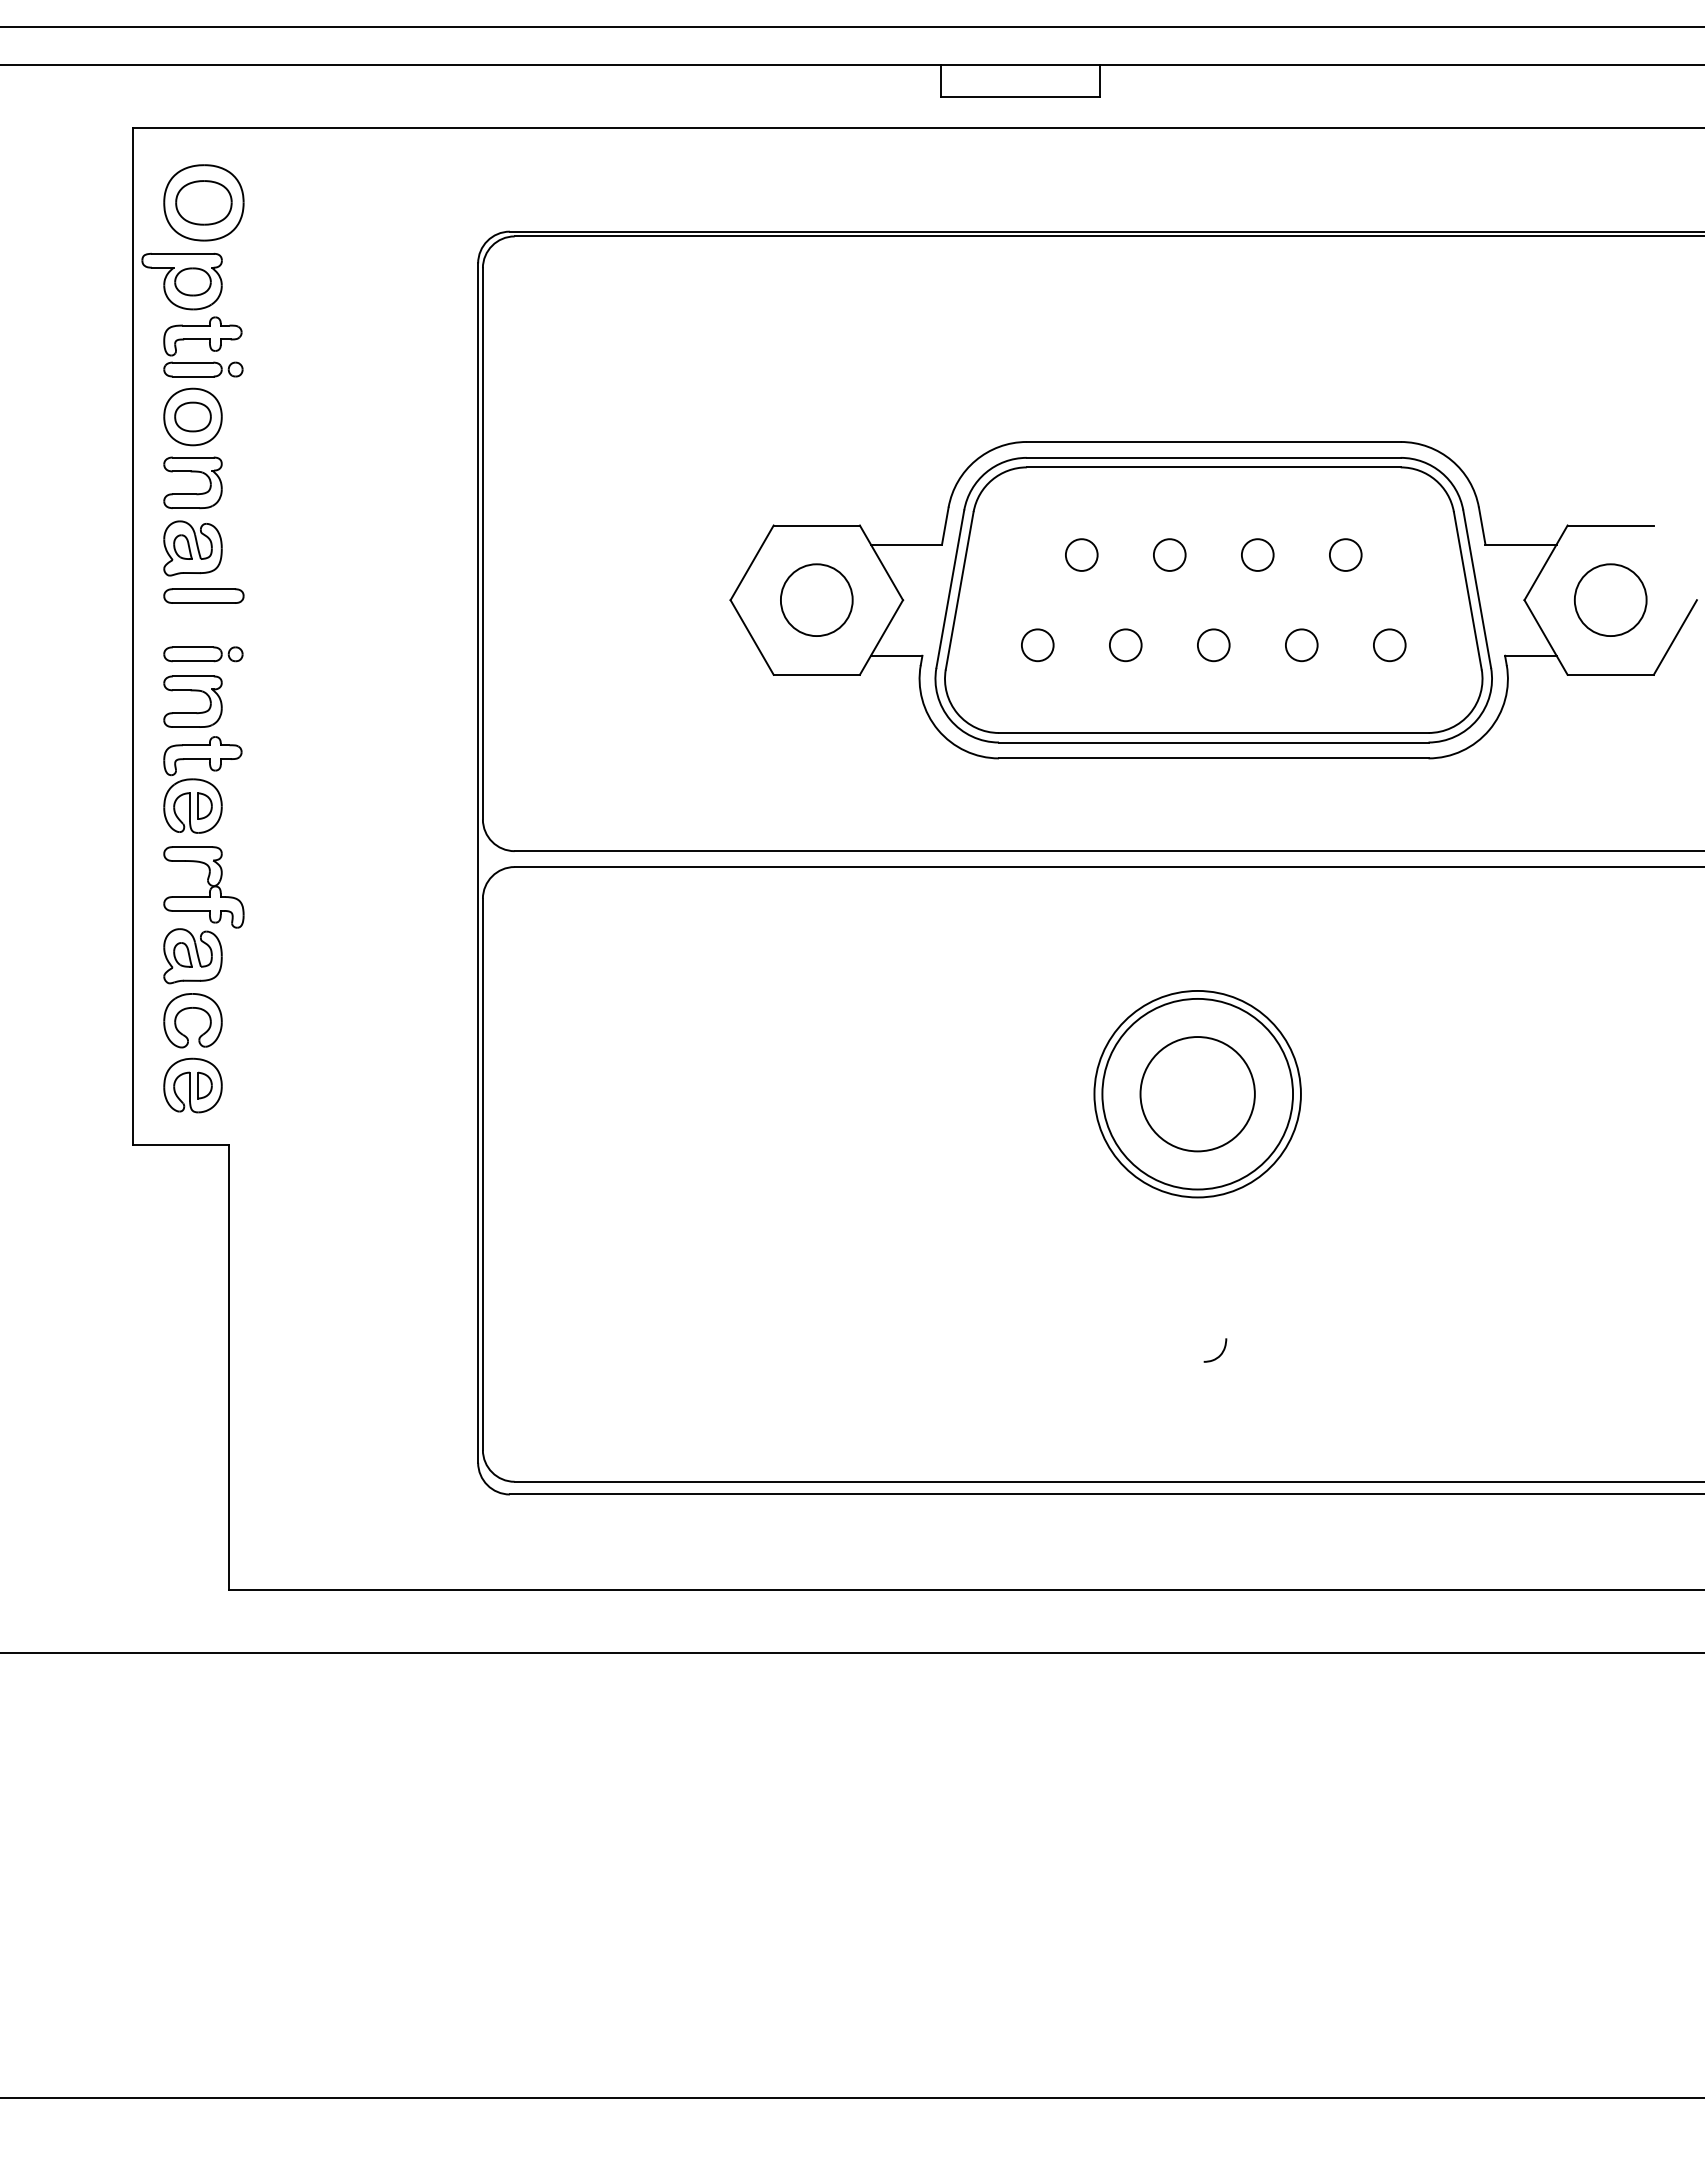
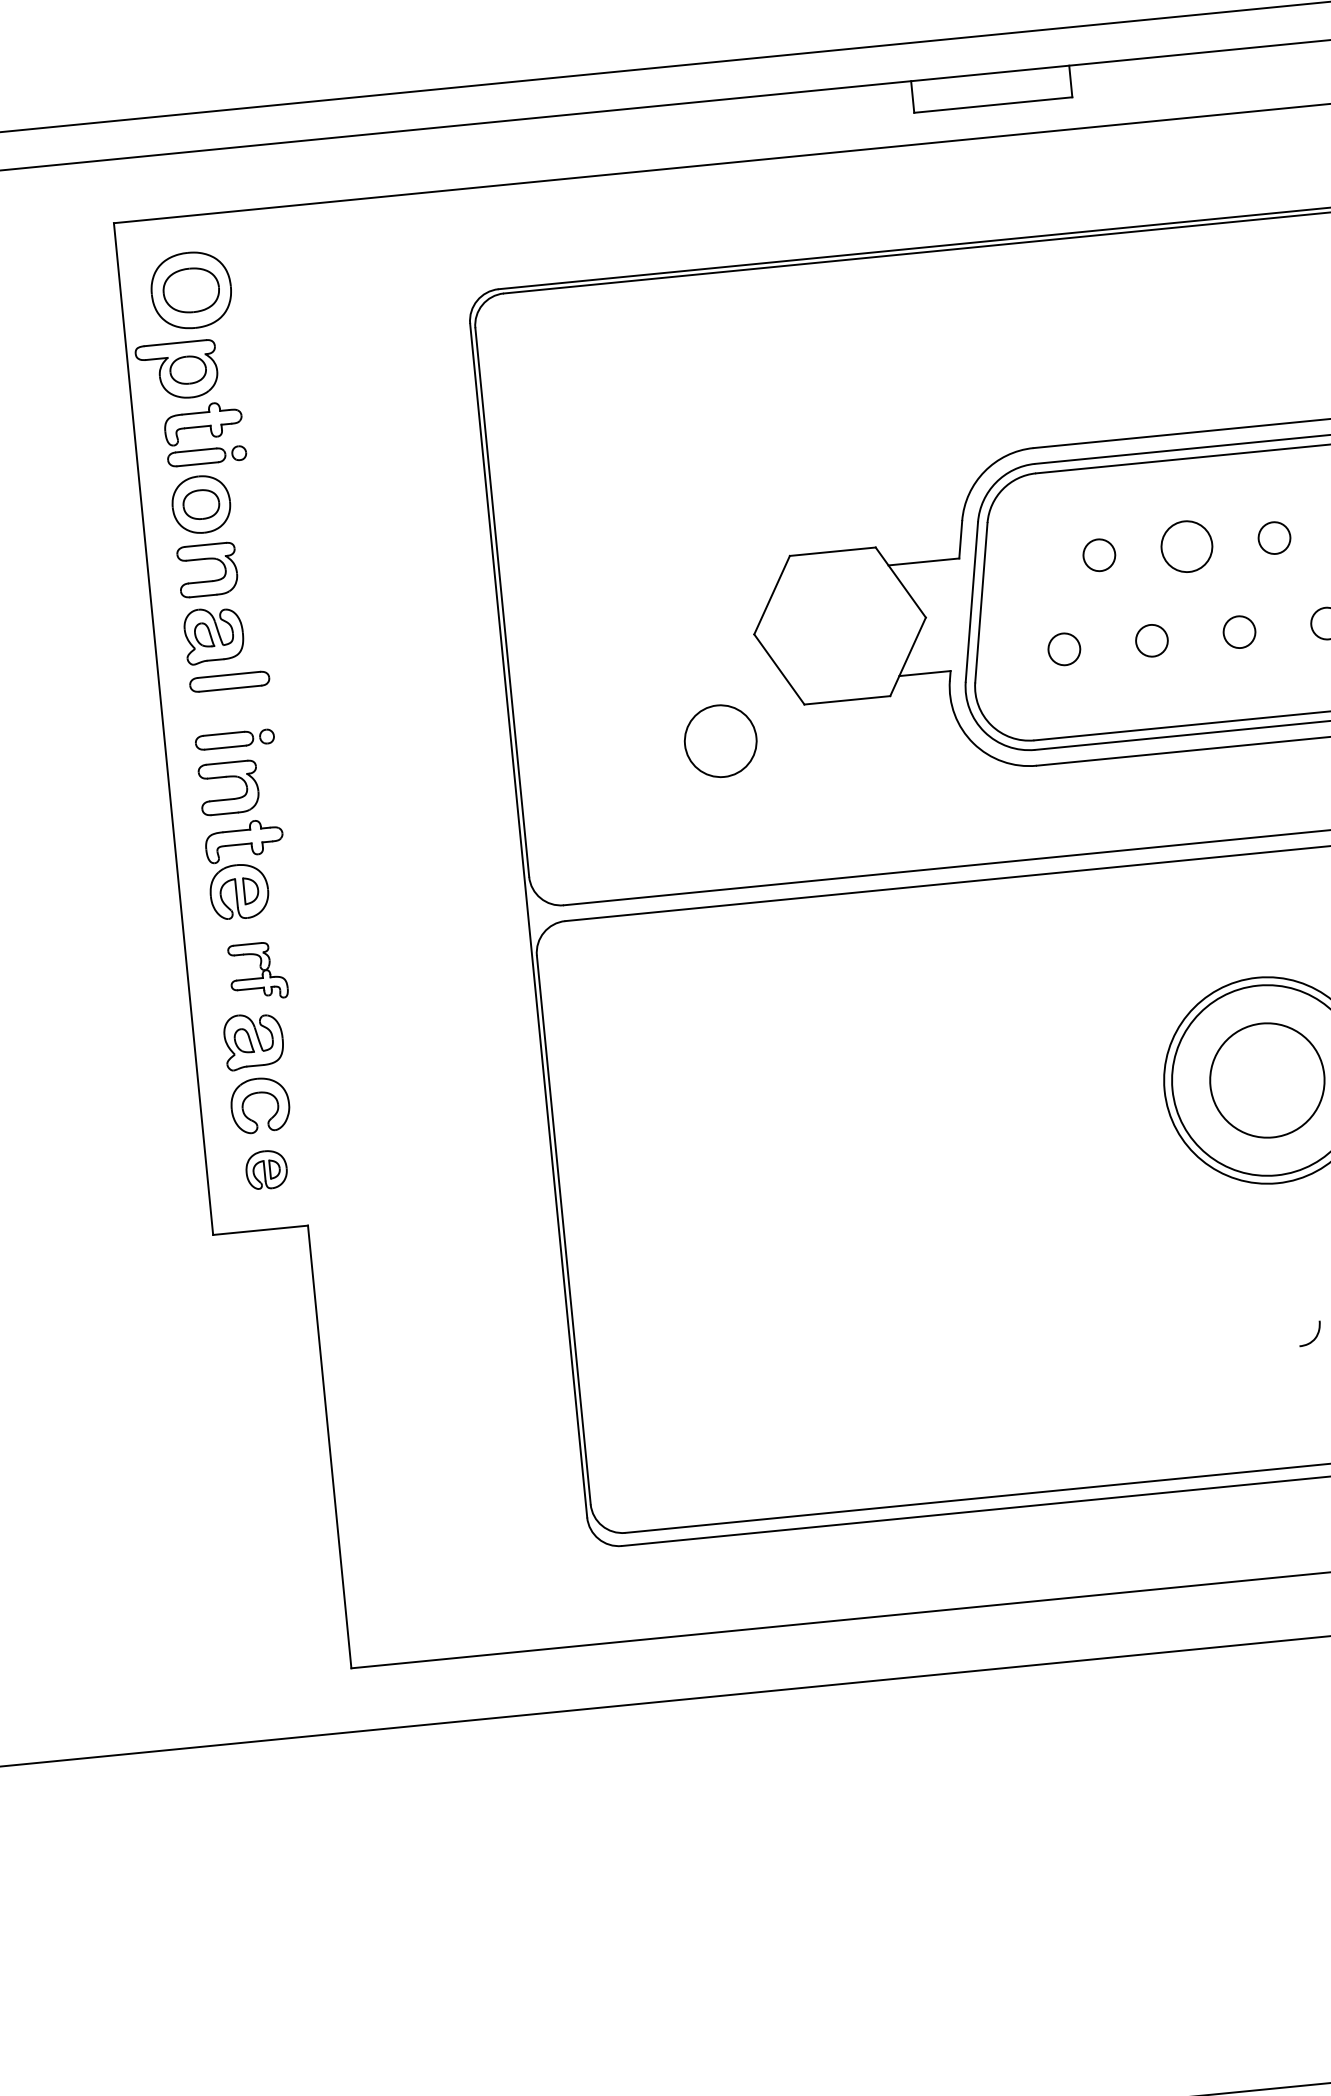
circle: (1169, 554) -> (1186, 546), size x1.6
circle: (816, 599) -> (720, 740), moved
part: (203, 887) -> (257, 971), size x0.7
part: (192, 1085) -> (266, 1169), size x0.7

